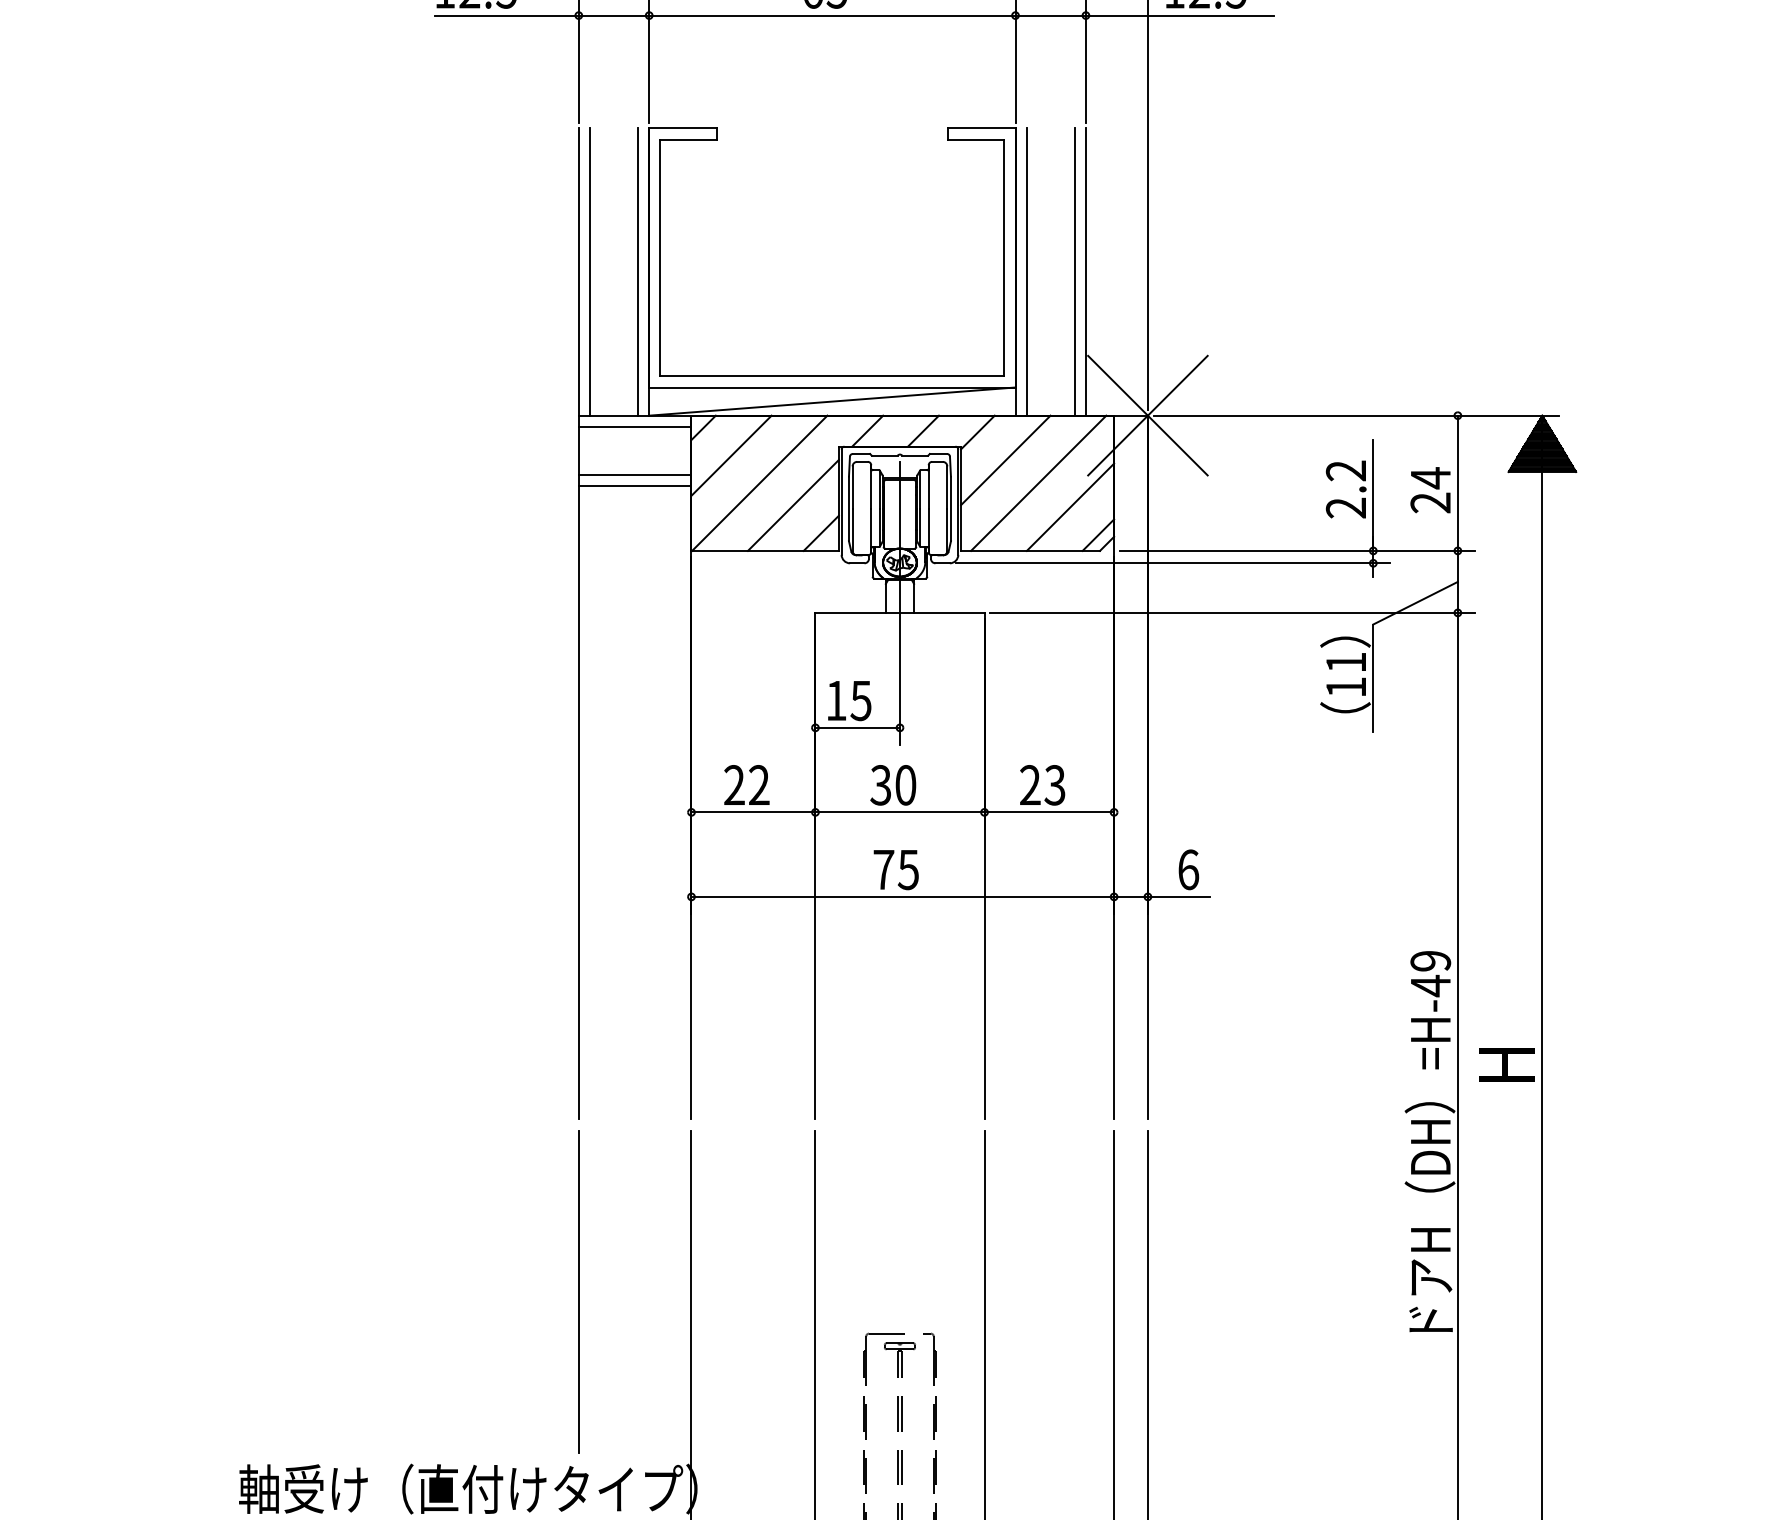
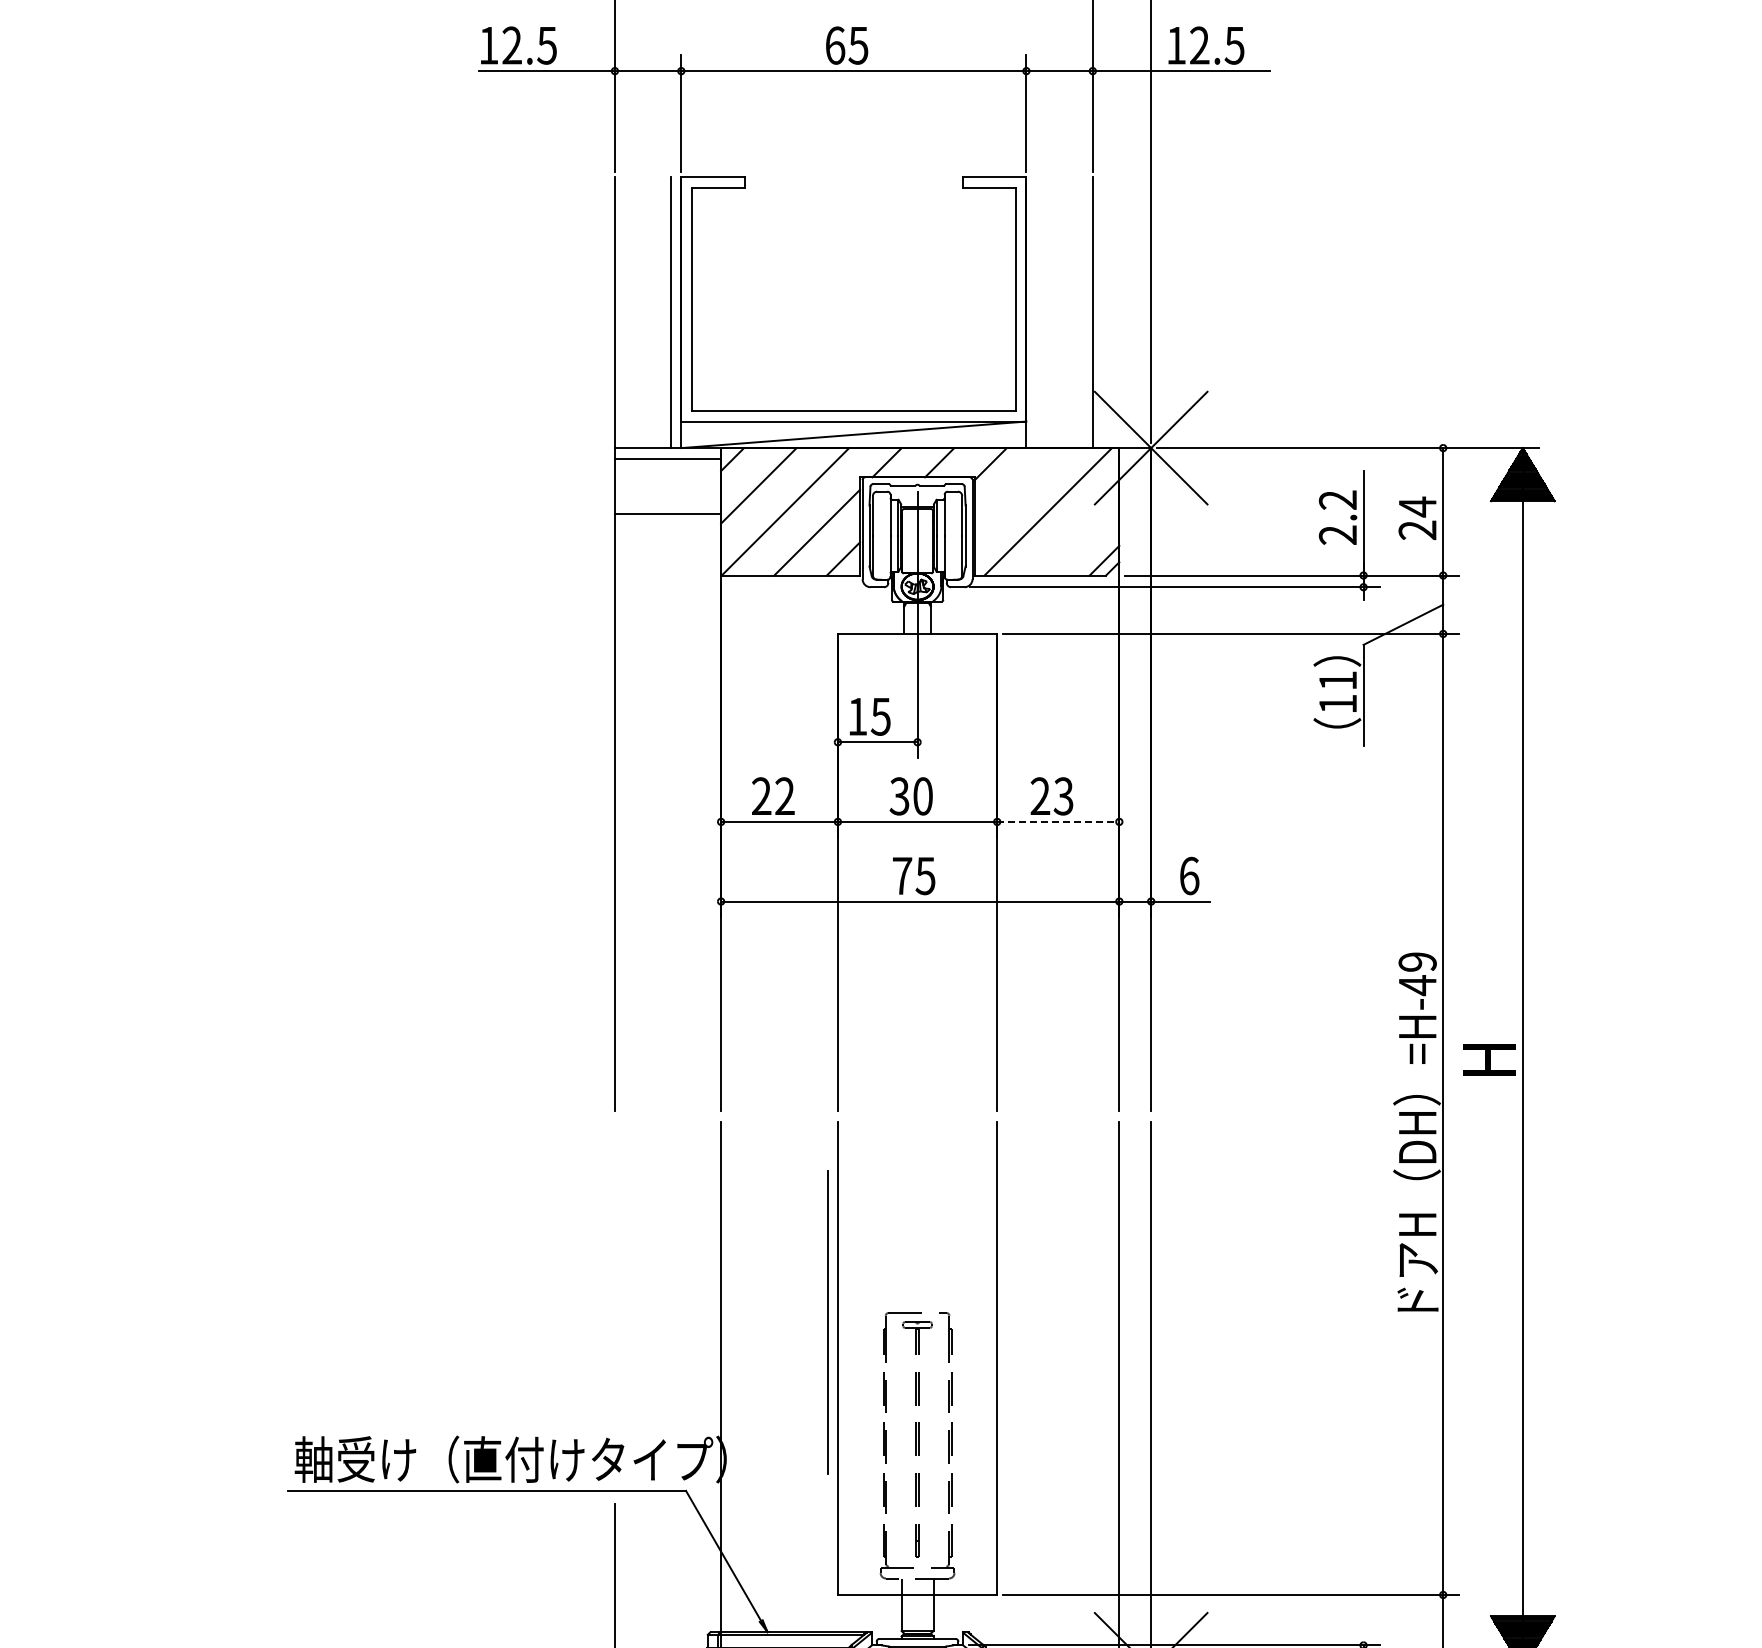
line: (590, 271) -> (625, 312), removed
line: (1027, 271) -> (1037, 312), removed
line: (1075, 271) -> (1082, 312), removed
line: (1006, 460) -> (1017, 490), removed
line: (634, 474) -> (667, 503), removed
line: (1070, 507) -> (1078, 534), removed
line: (1049, 811) -> (1058, 821), solid -> dashed
line: (578, 1291) -> (827, 1322), moved

